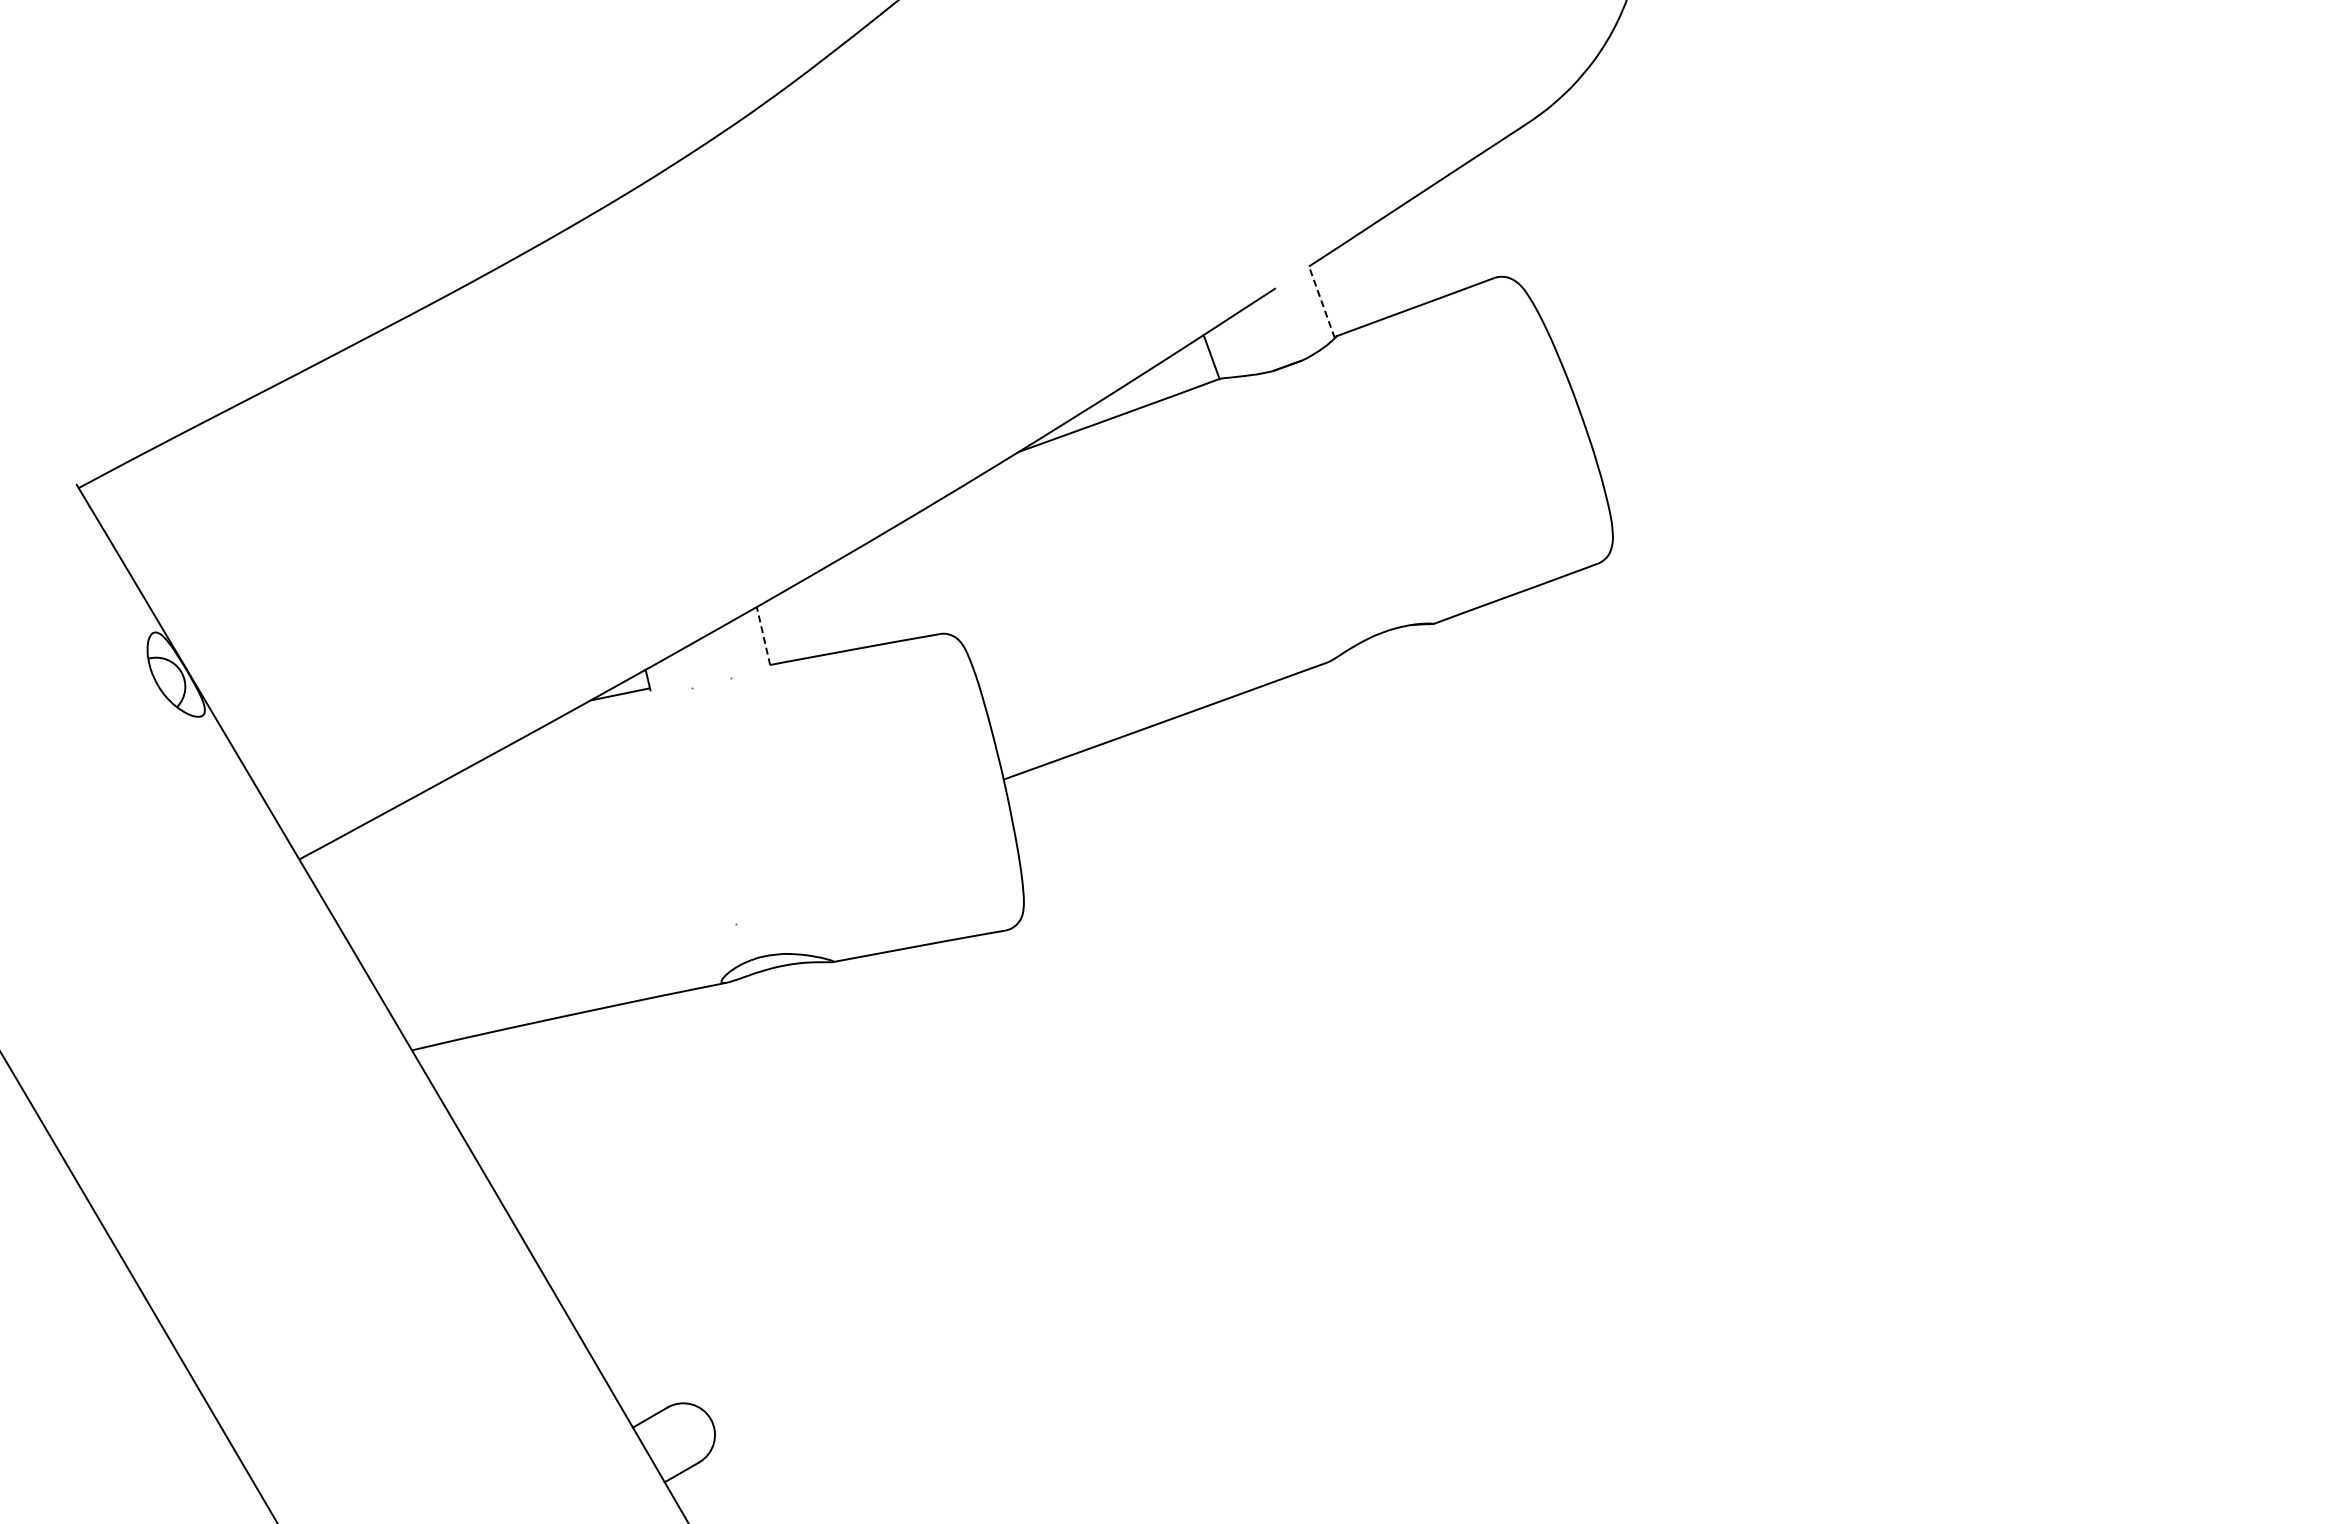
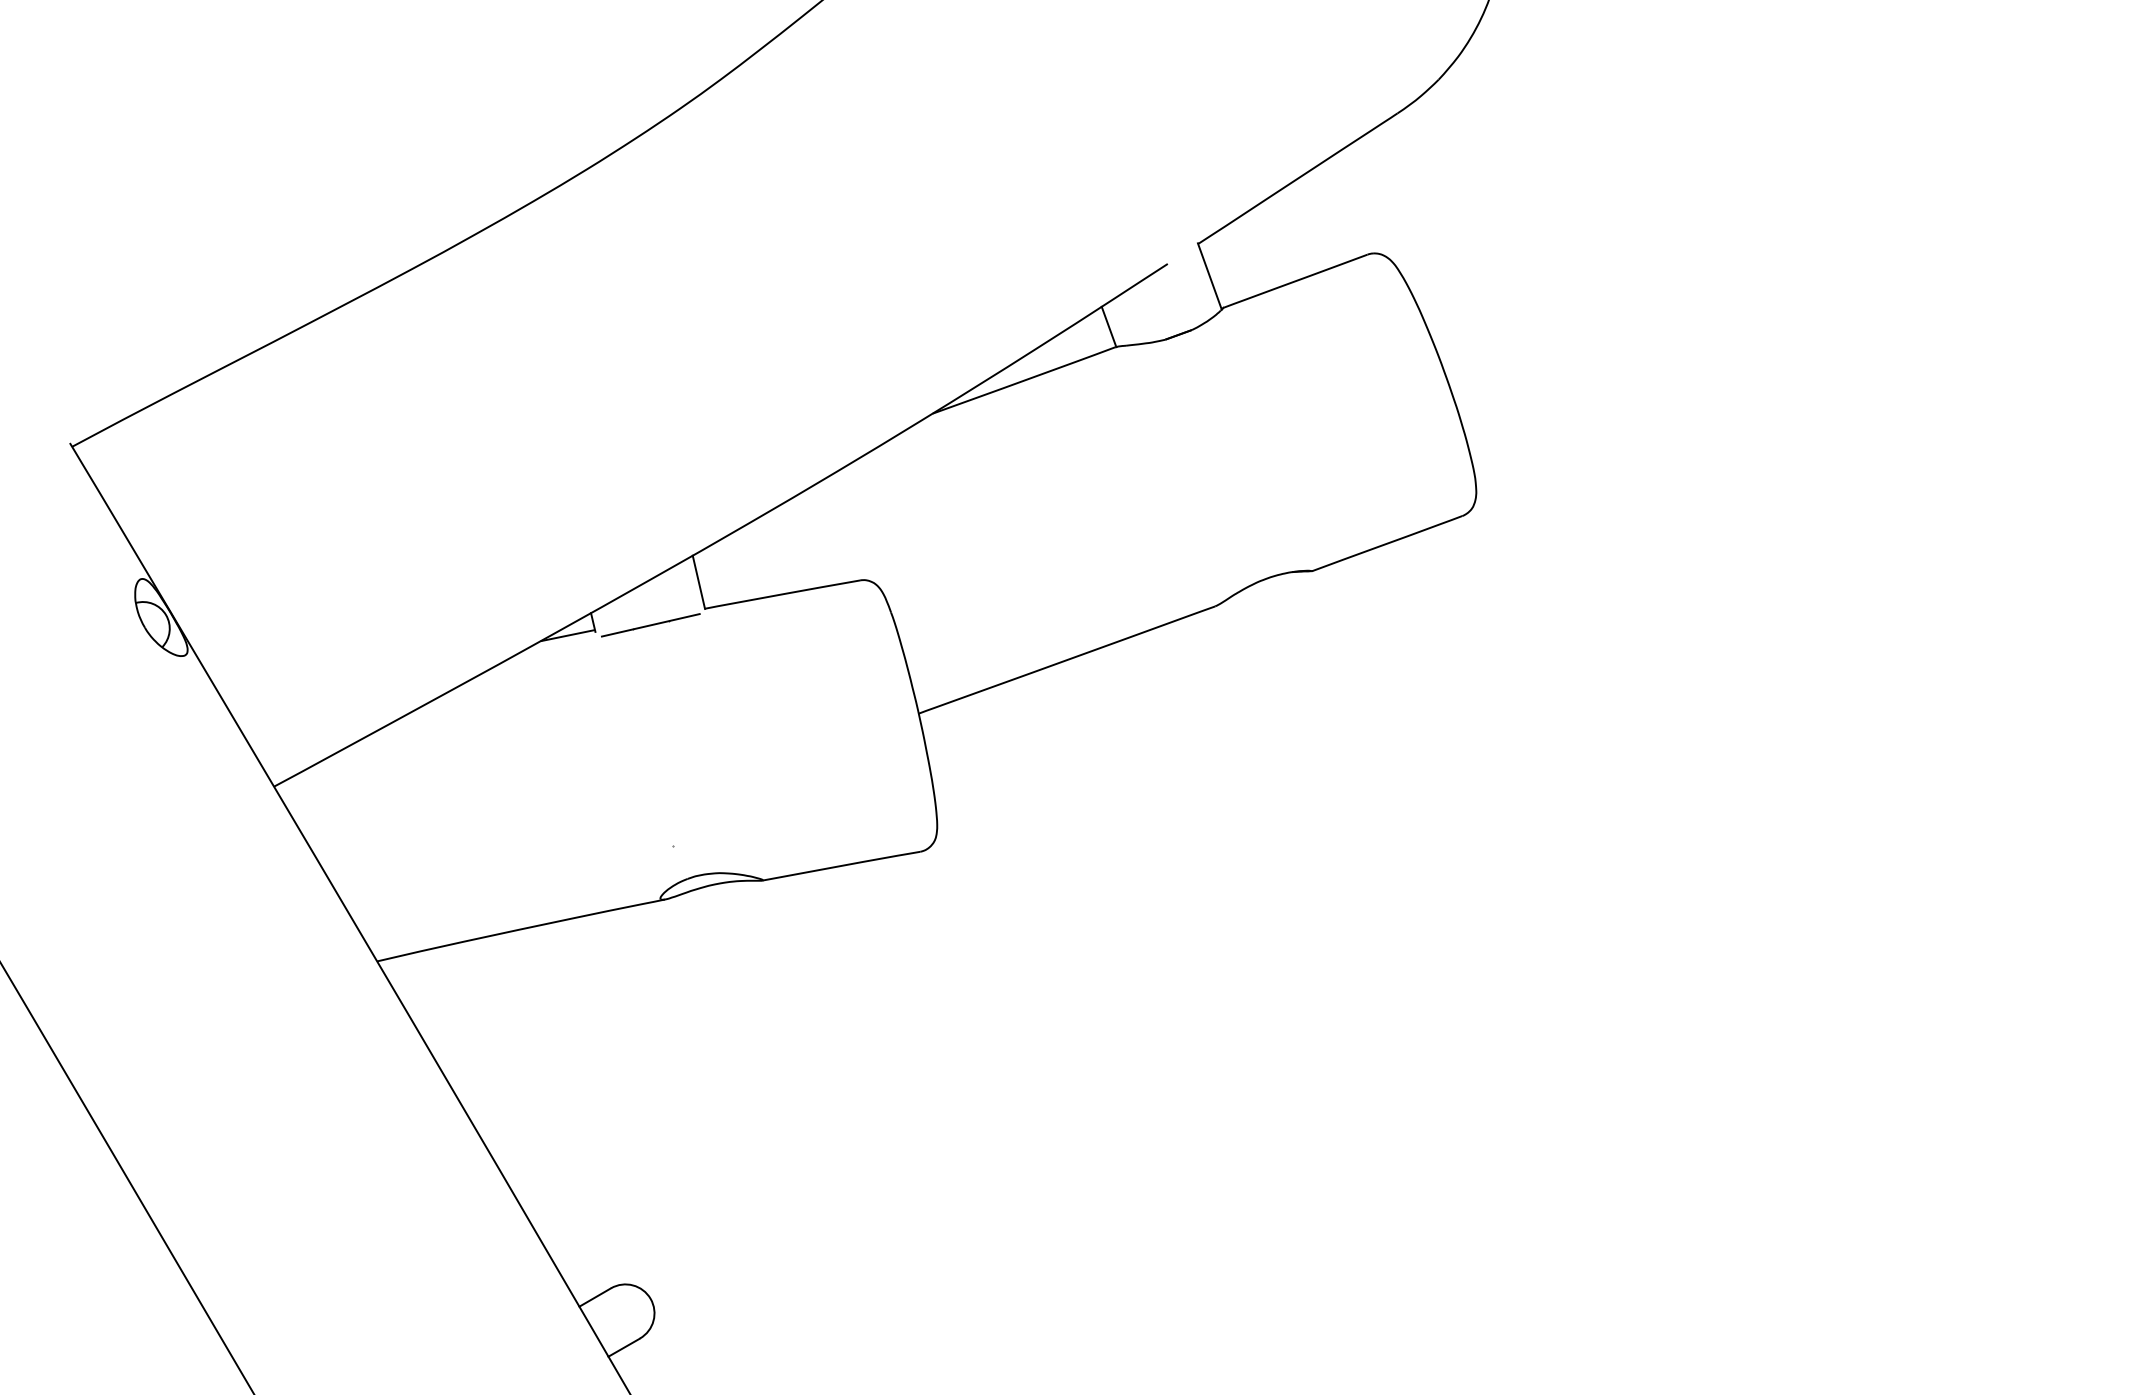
line: (1321, 301) -> (1209, 276), dashed -> solid
line: (763, 636) -> (698, 582), dashed -> solid
line: (710, 682) -> (650, 624), added

